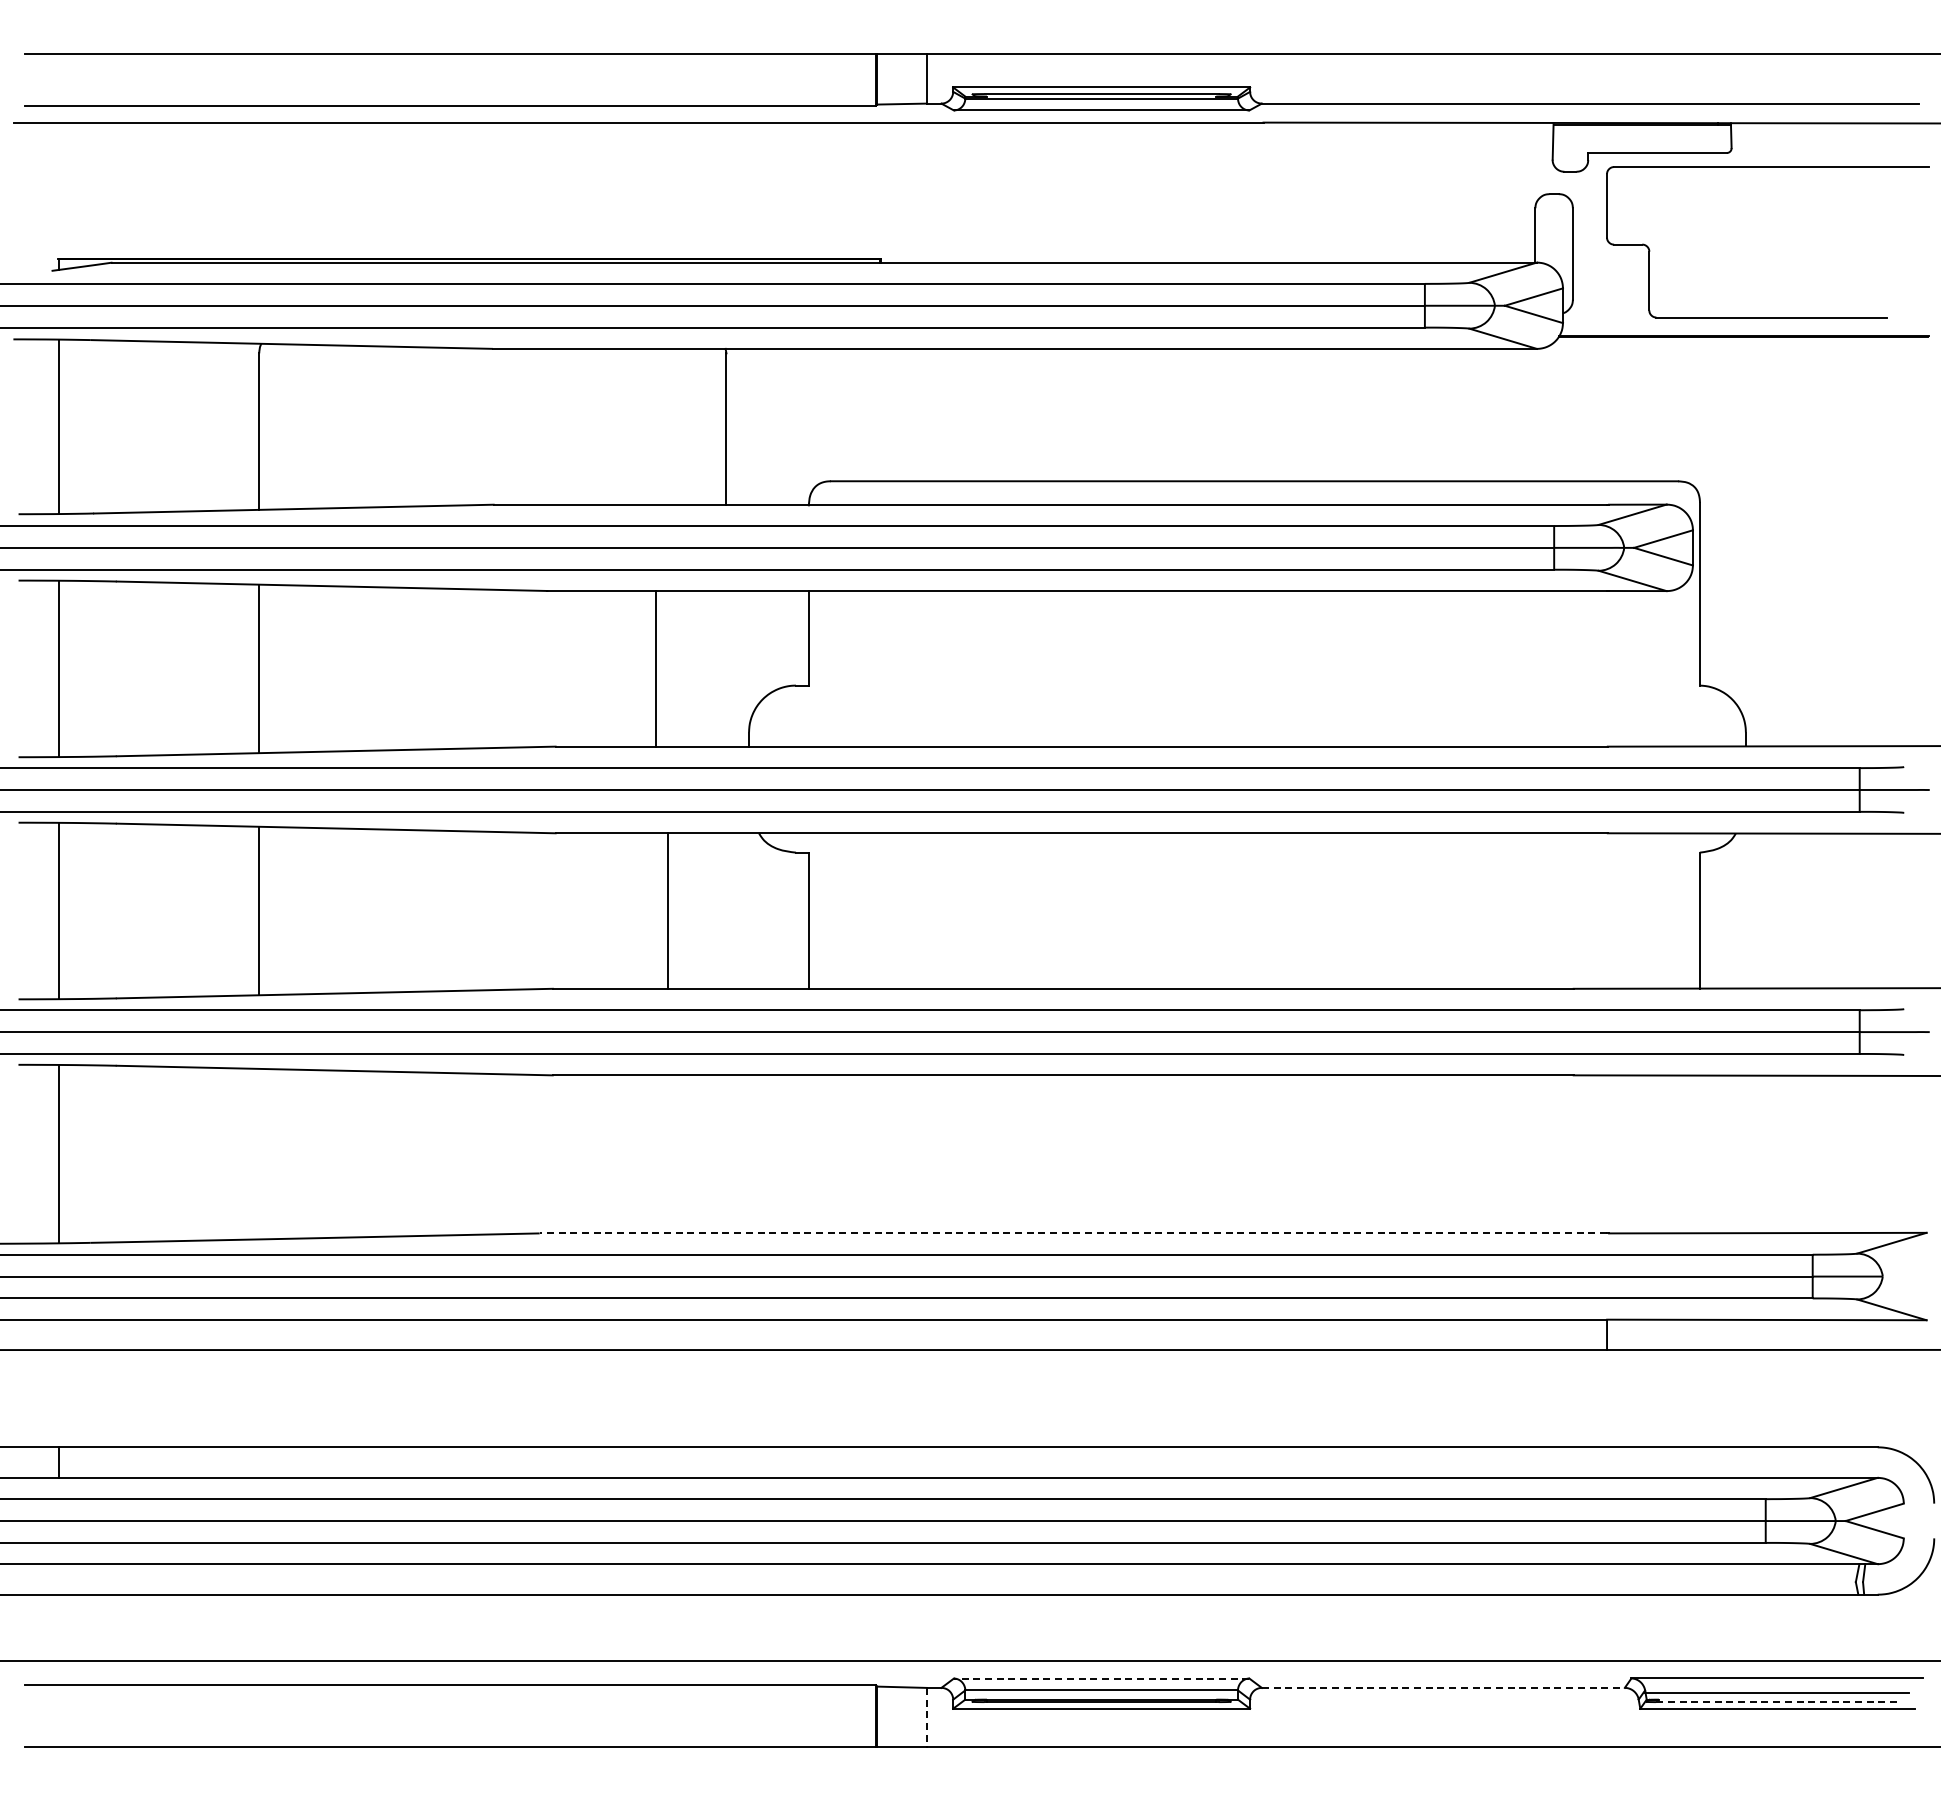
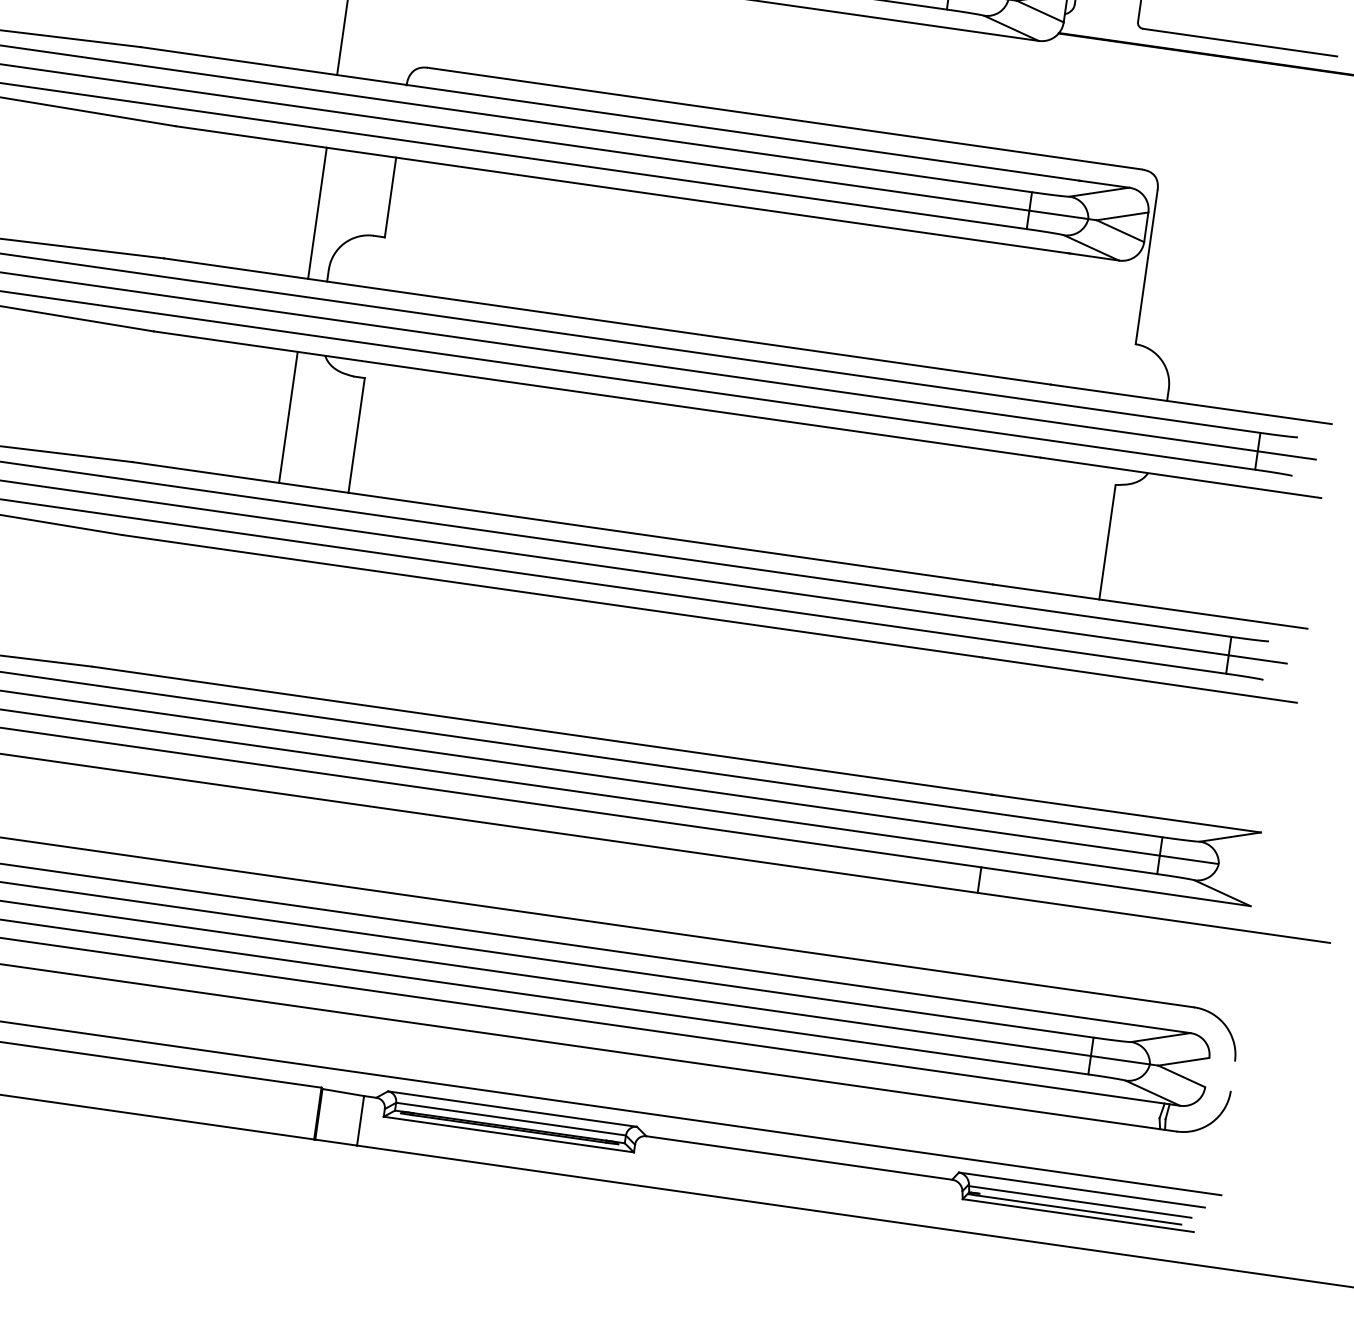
line: (656, 668) -> (317, 213), moved
line: (668, 910) -> (288, 416), moved
line: (1073, 1233) -> (542, 730), dashed -> solid
line: (1101, 1678) -> (512, 1109), dashed -> solid
line: (1443, 1687) -> (799, 1157), dashed -> solid
line: (1777, 1702) -> (1079, 1210), dashed -> solid
line: (926, 1717) -> (360, 1120), dashed -> solid

